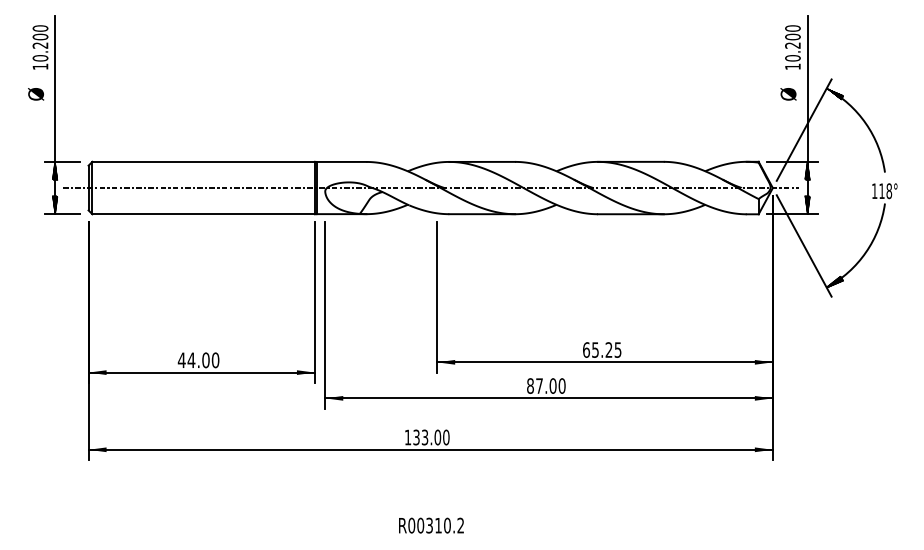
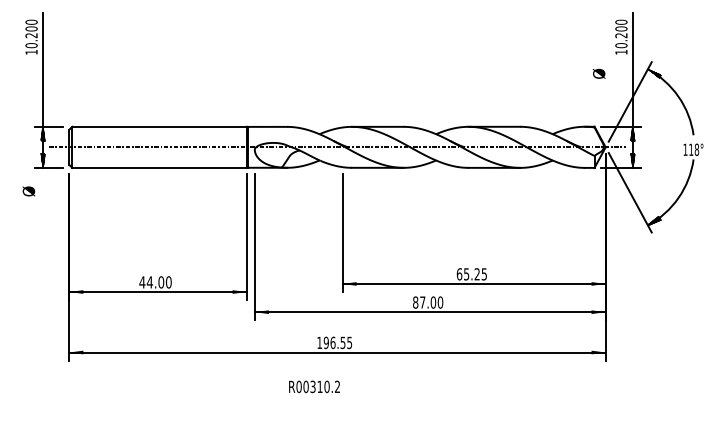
text: (36, 94) -> (29, 191), moved
text: (788, 94) -> (599, 74), moved
text: (431, 437) -> (338, 342), 133.00 -> 196.55
text: (431, 525) -> (314, 386), moved

